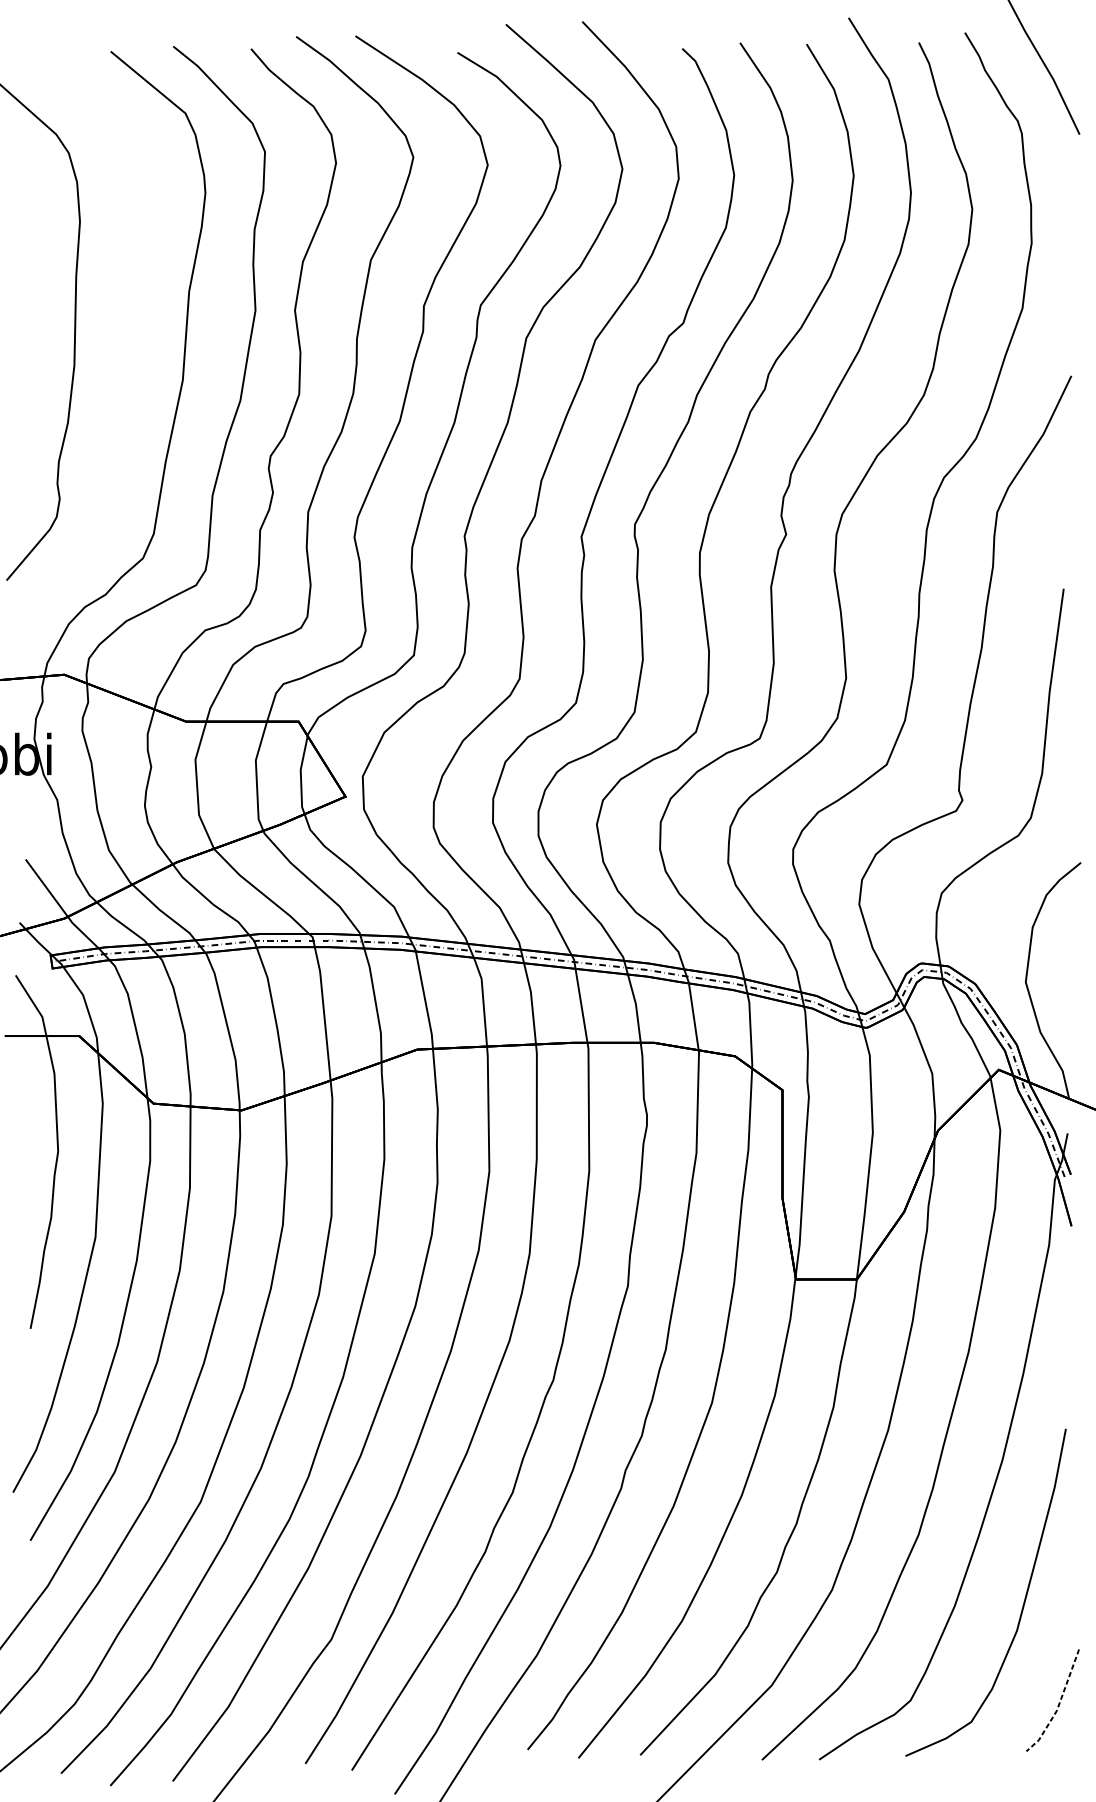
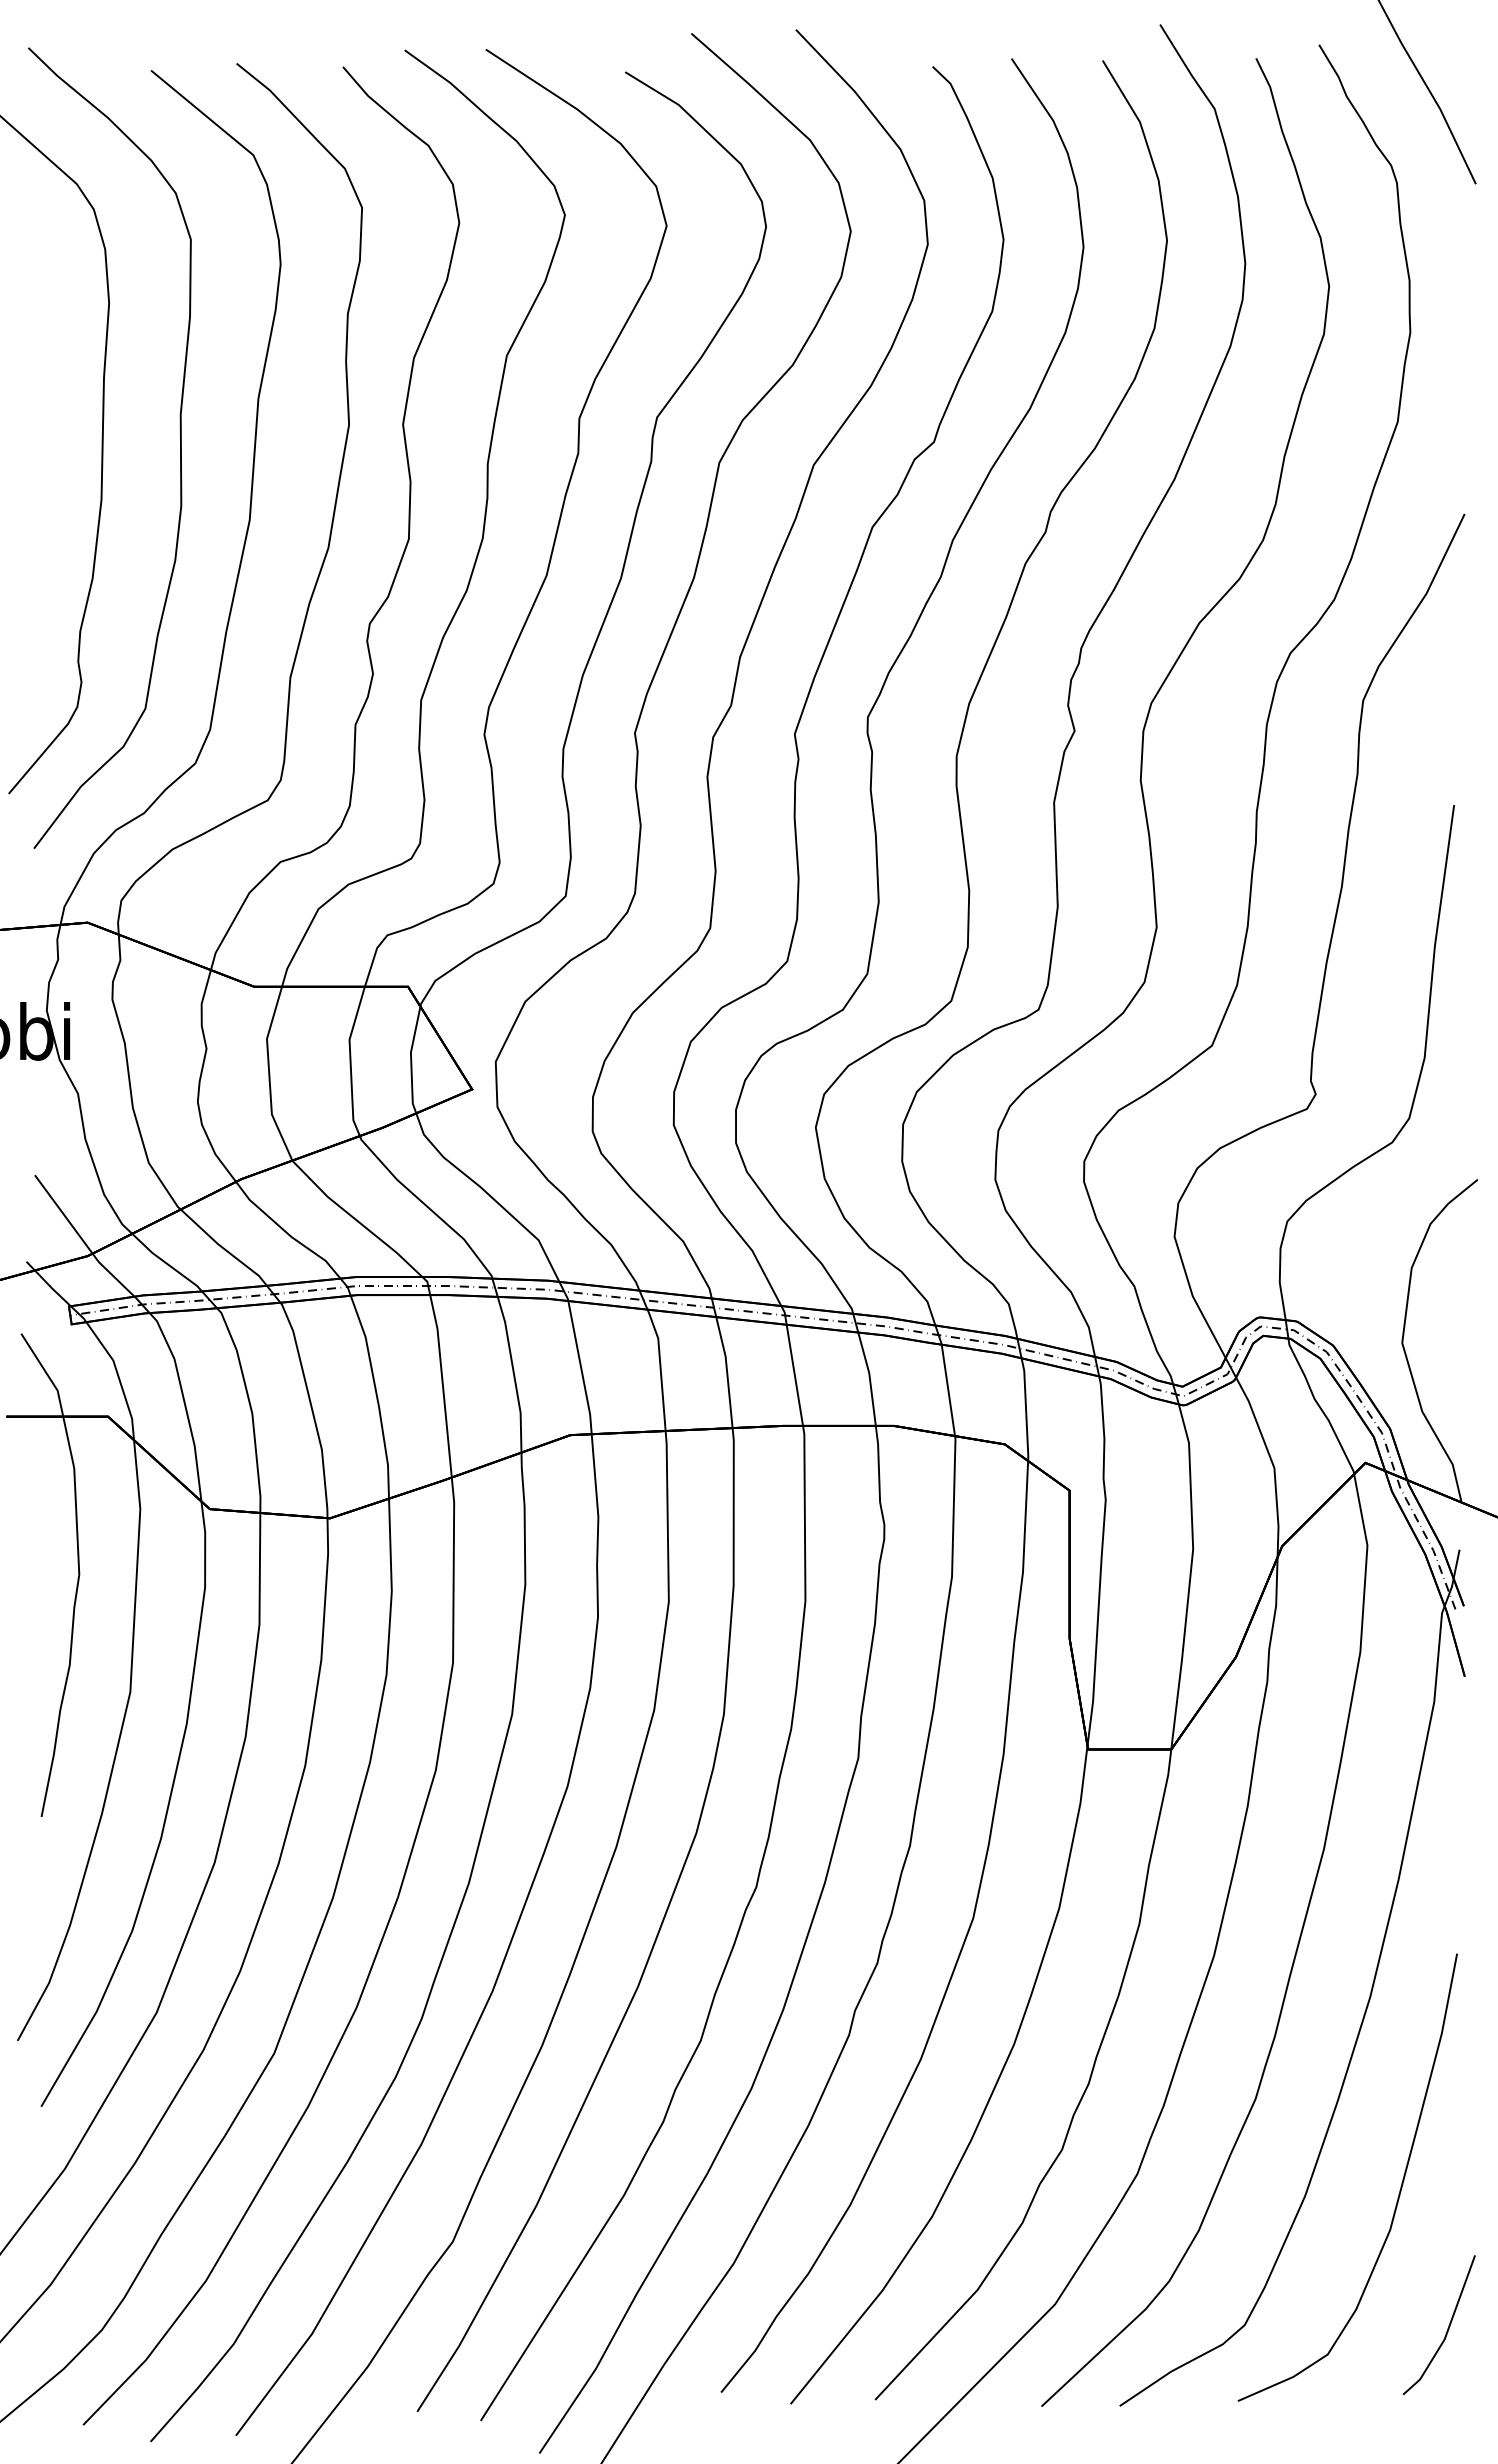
curve: (132, 327) -> (180, 447), added
line: (1058, 1705) -> (1447, 2331), dashed -> solid

